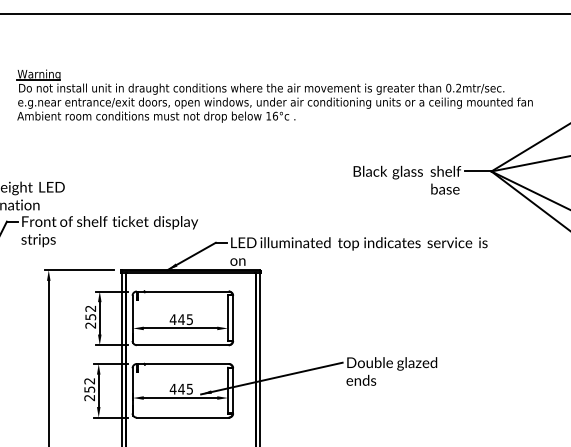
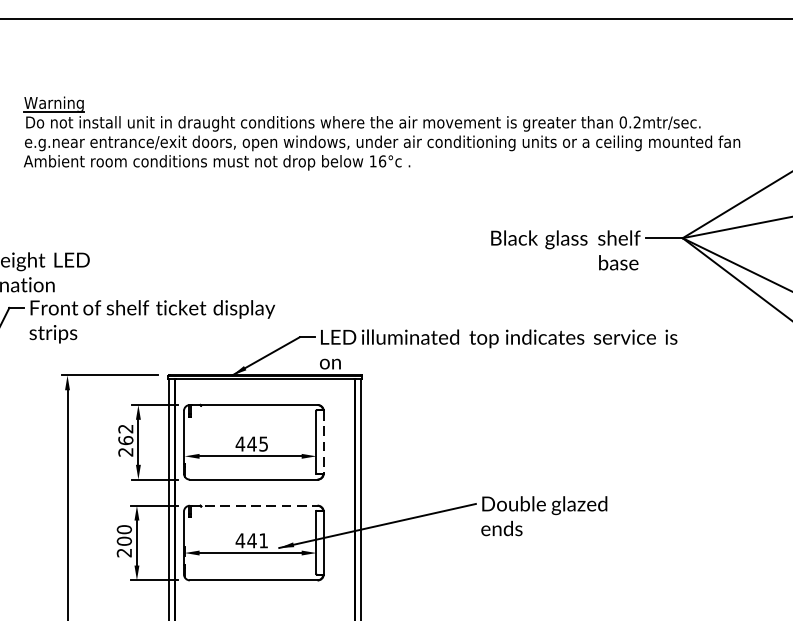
text: (90, 316) -> (125, 439), 252 -> 262
line: (233, 318) -> (324, 442), solid -> dashed
line: (183, 363) -> (254, 505), solid -> dashed
text: (89, 385) -> (124, 535), 252 -> 200
text: (189, 388) -> (263, 539), 445 -> 441

